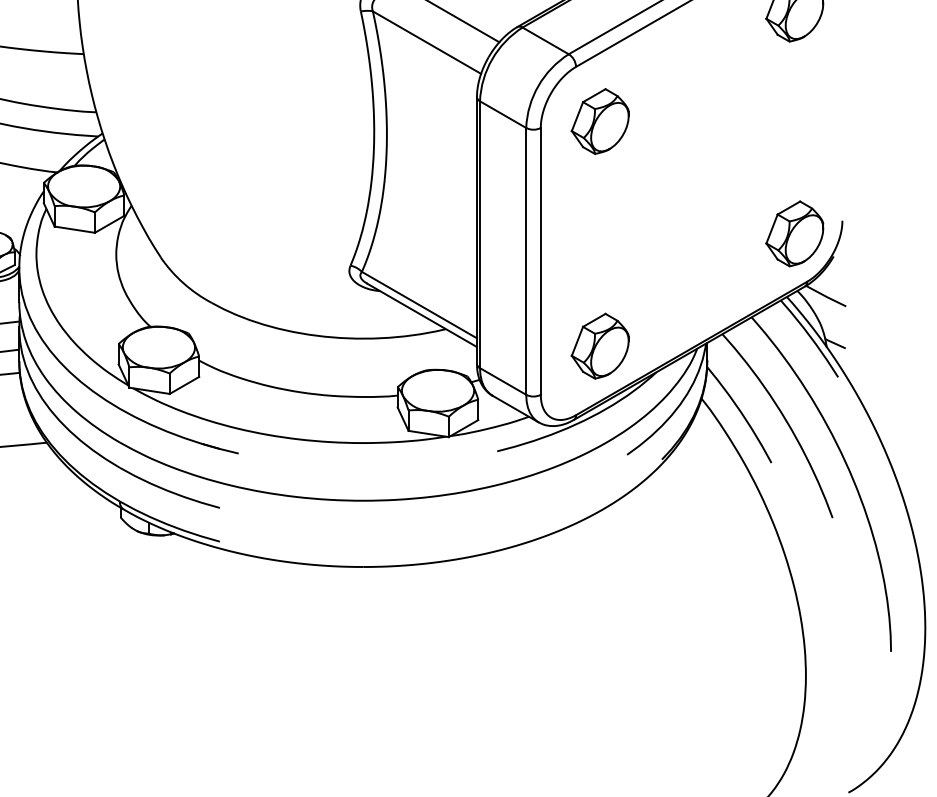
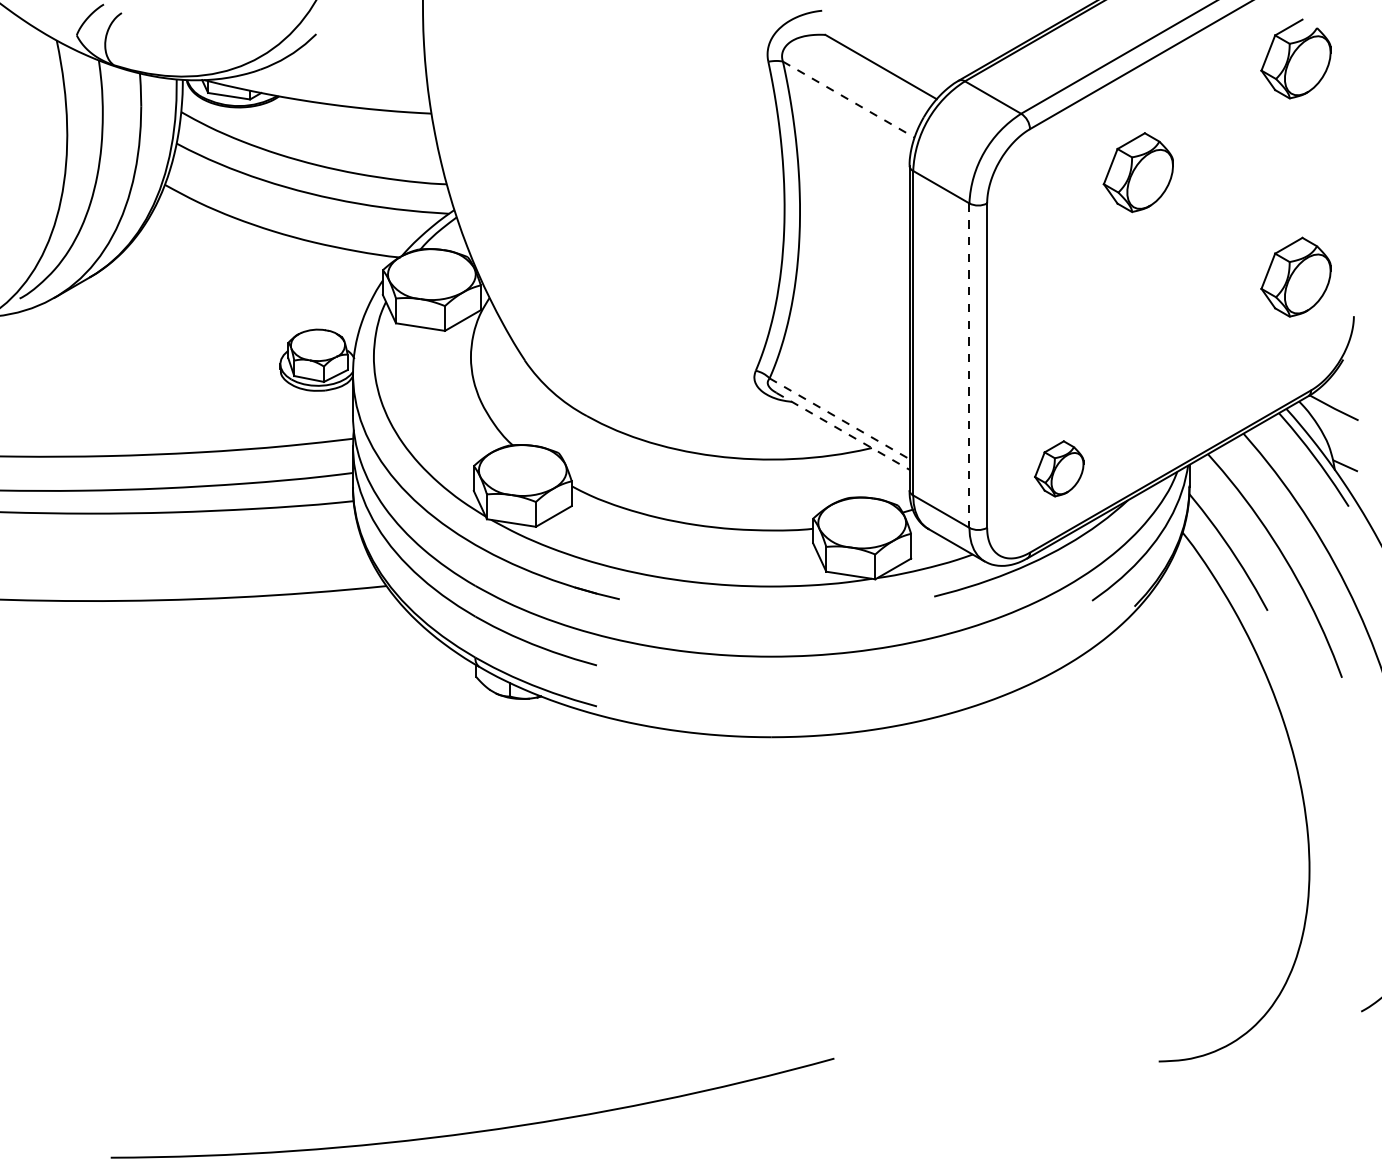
line: (426, 42) -> (848, 99), solid -> dashed
part: (599, 121) -> (1137, 172), moved
part: (794, 233) -> (1295, 276), moved
line: (526, 262) -> (969, 366), solid -> dashed
line: (419, 304) -> (839, 418), solid -> dashed
line: (422, 315) -> (843, 431), solid -> dashed
part: (599, 345) -> (1058, 468), size x0.7

